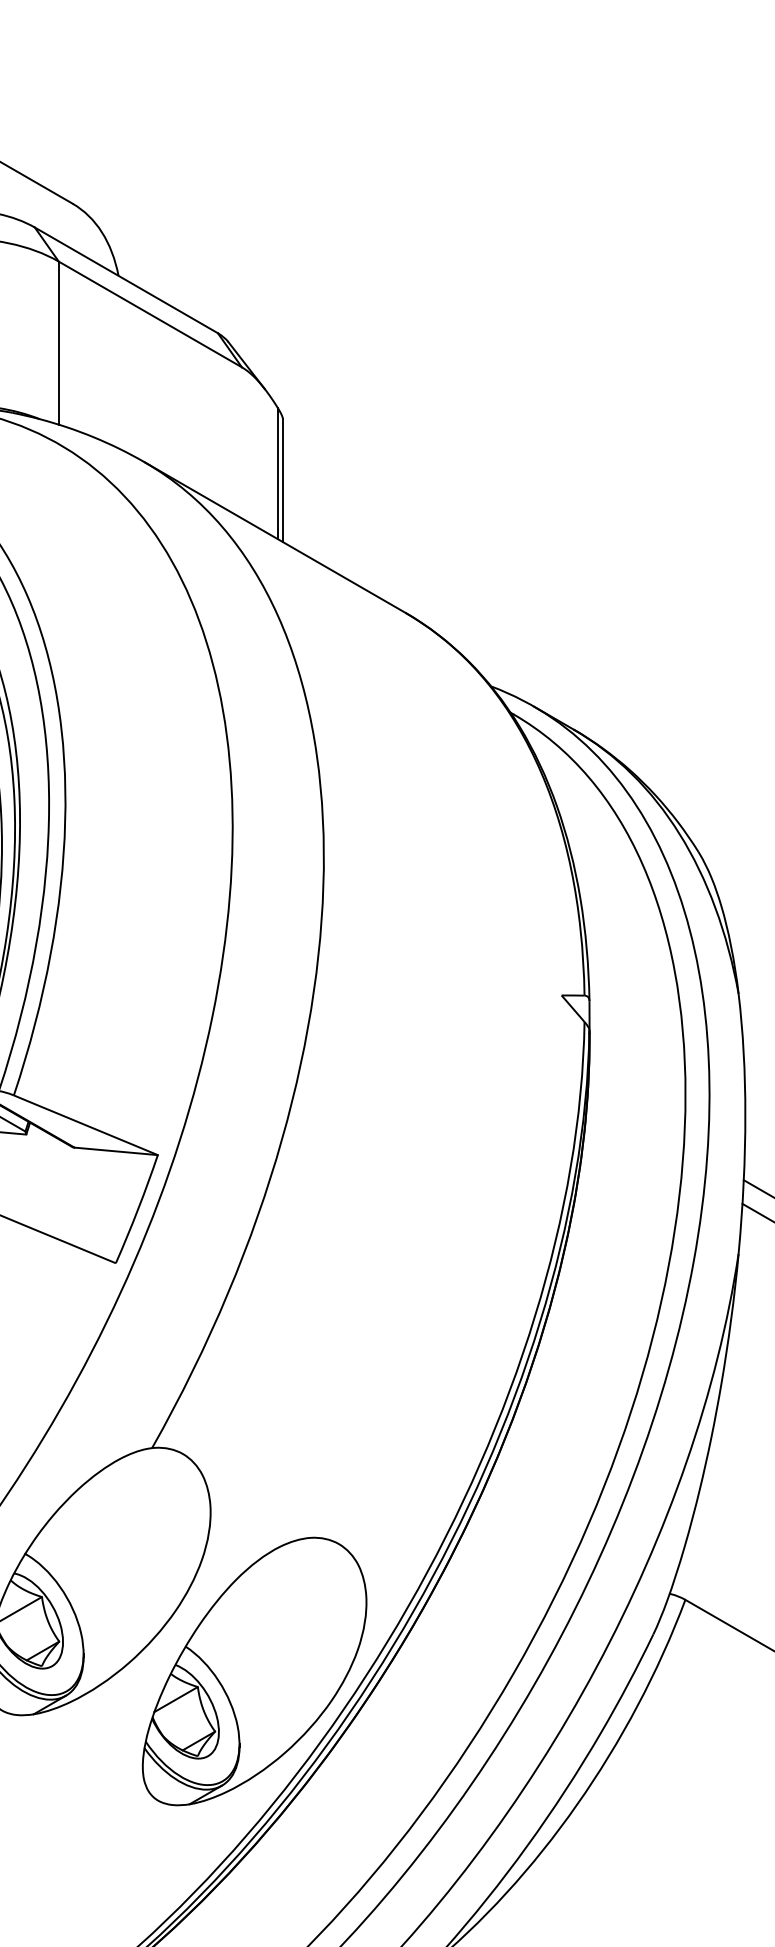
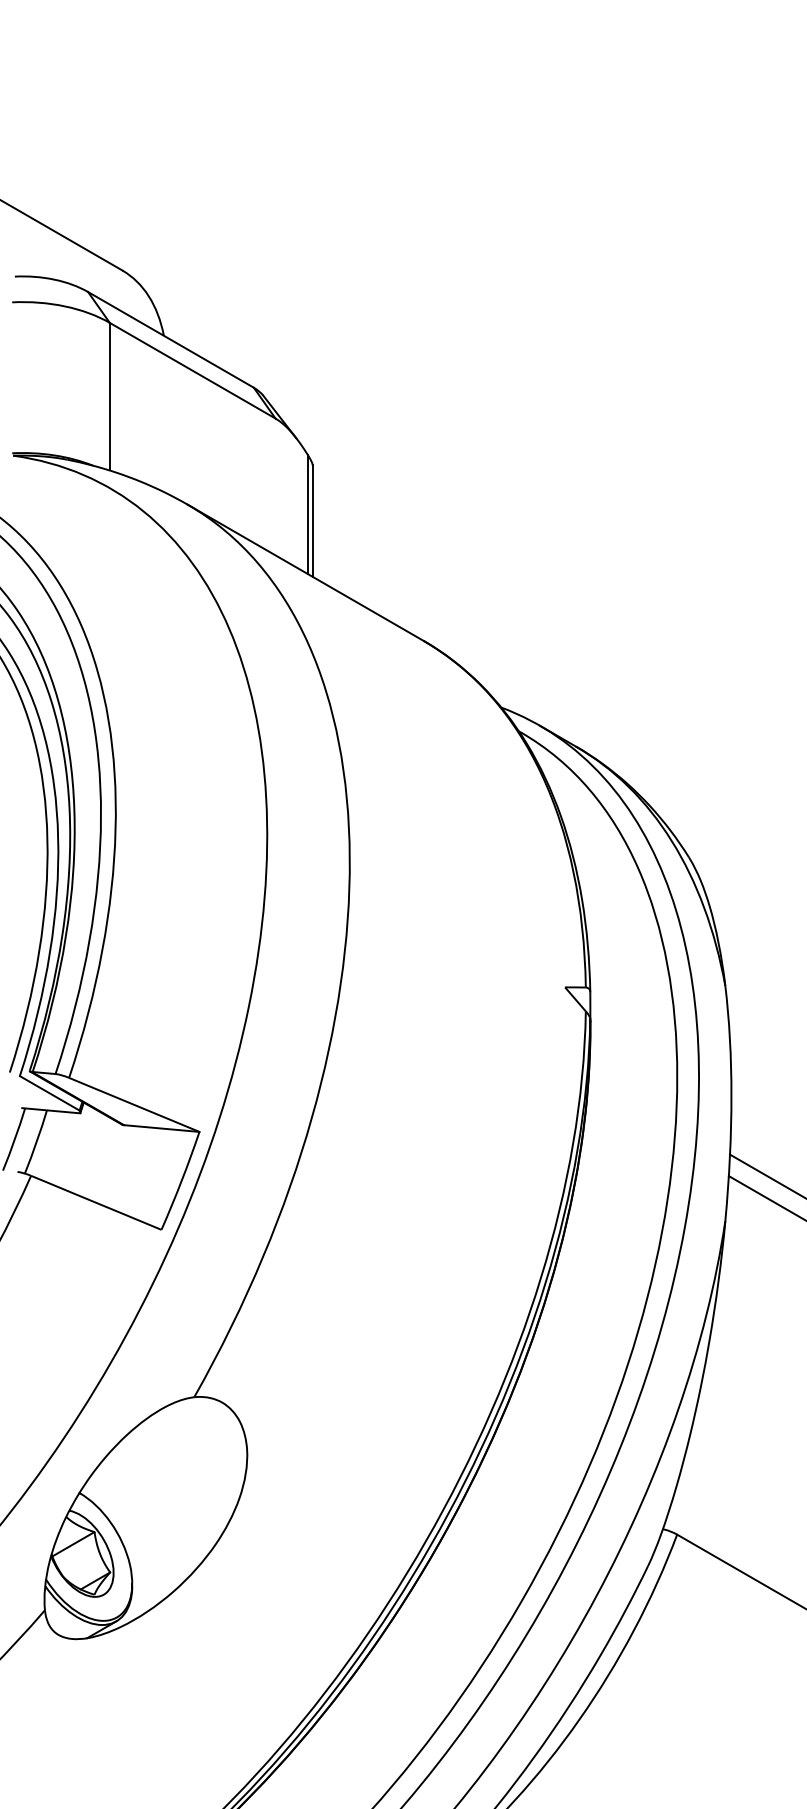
part: (255, 1671) -> (287, 1599), removed

